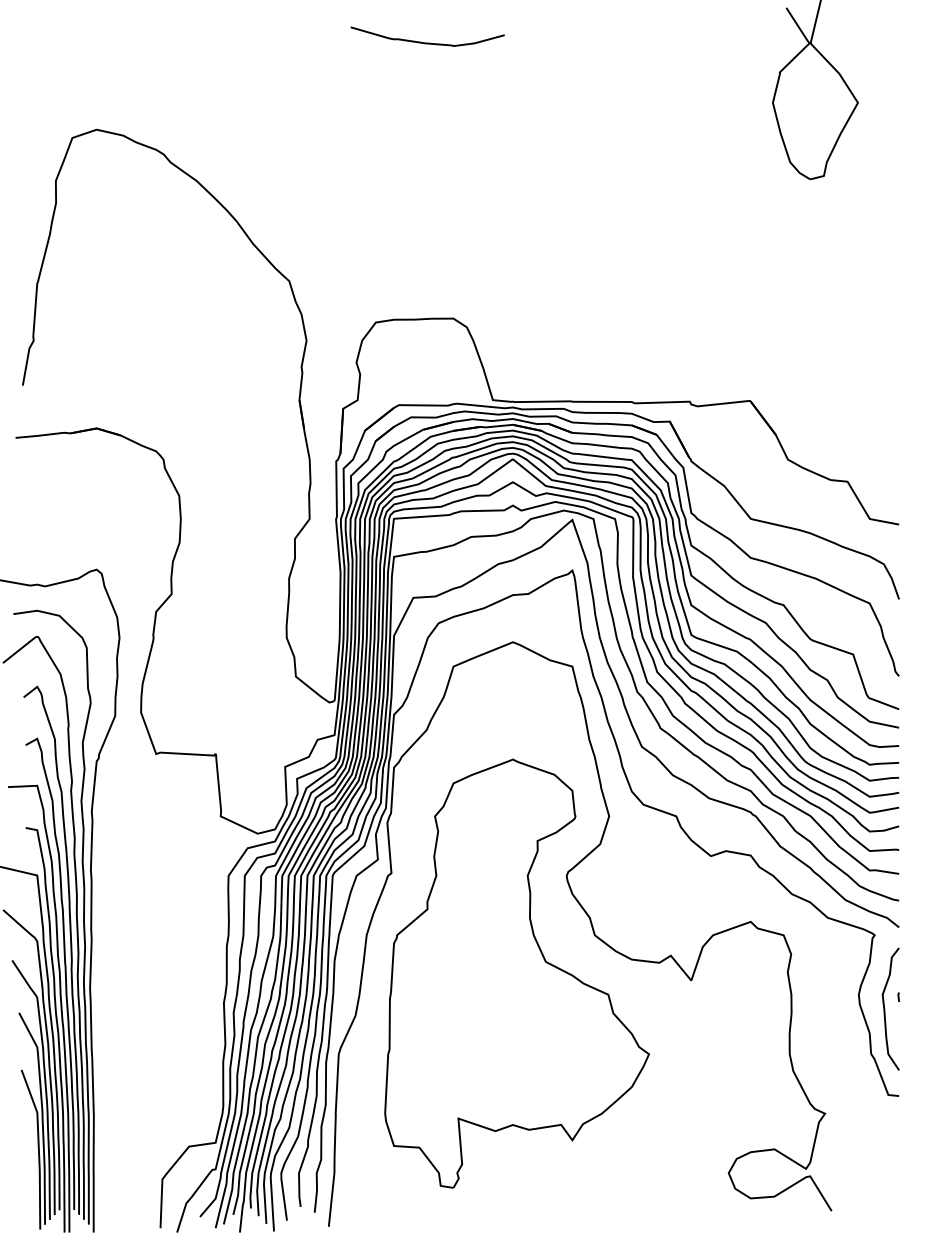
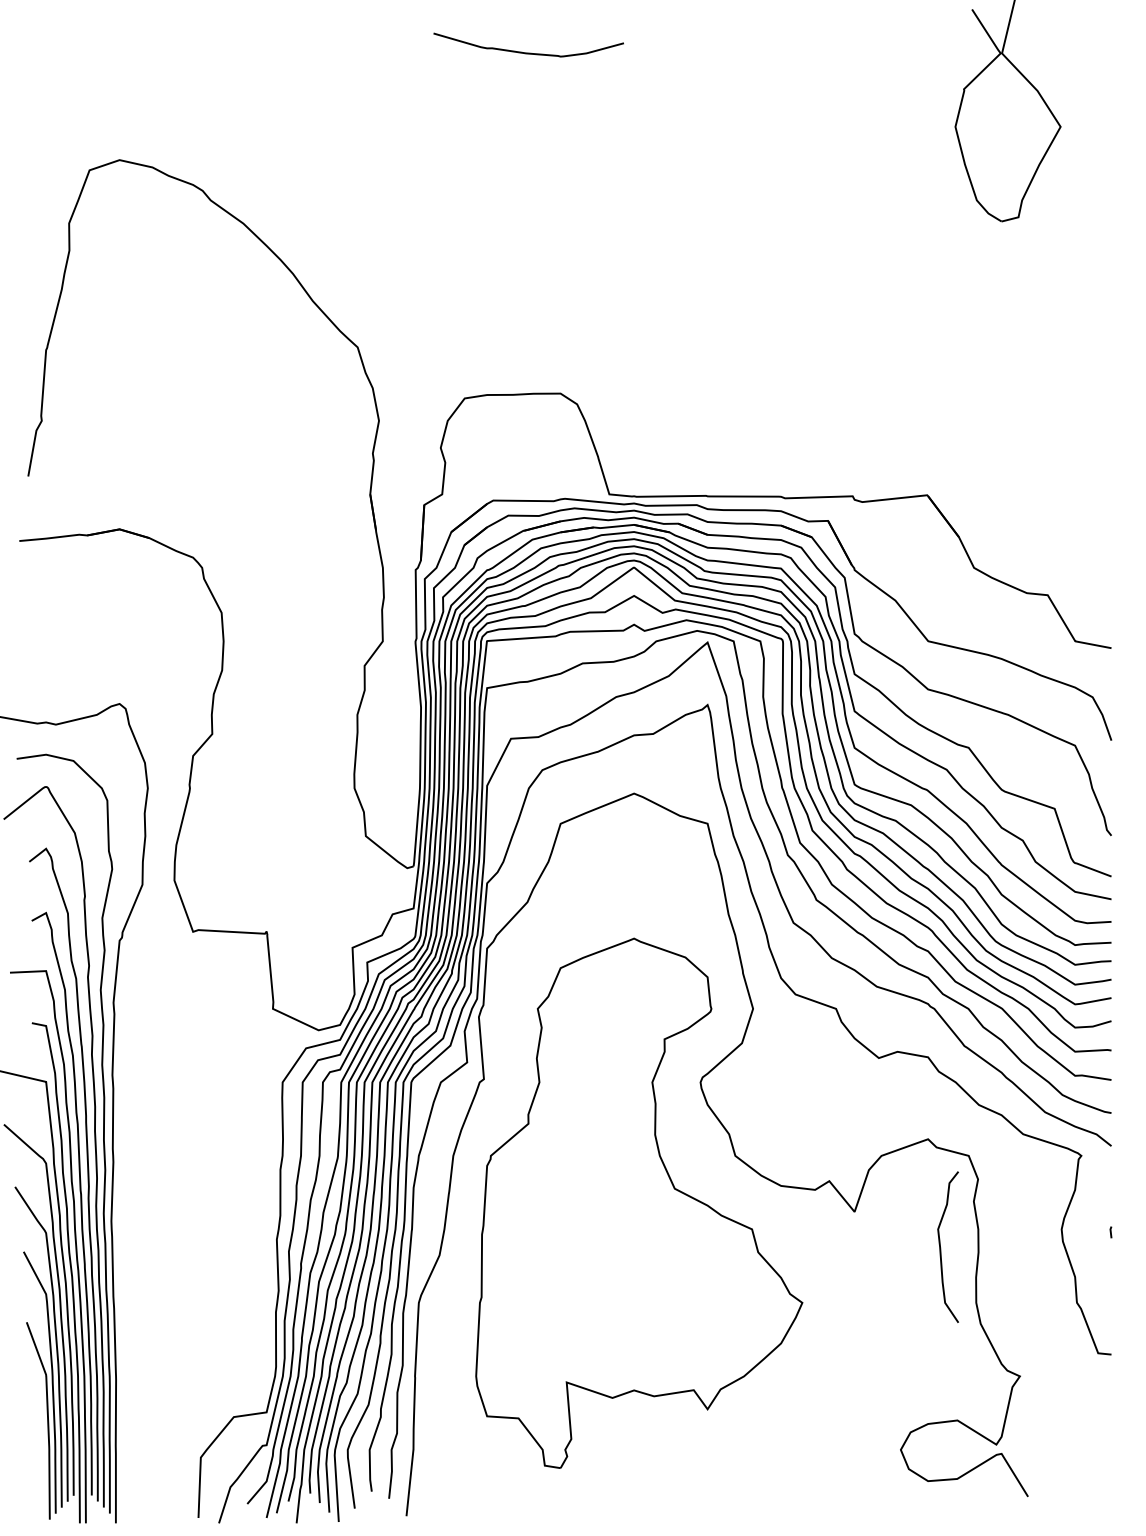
curve: (885, 1010) -> (941, 1248), moved

